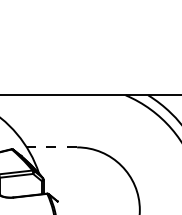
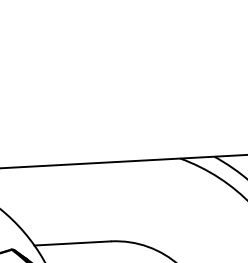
line: (51, 147) -> (71, 243), dashed -> solid

